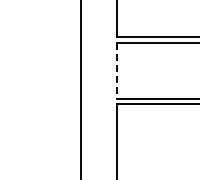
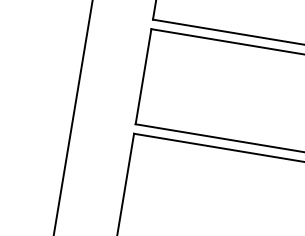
line: (117, 71) -> (143, 78), dashed -> solid

